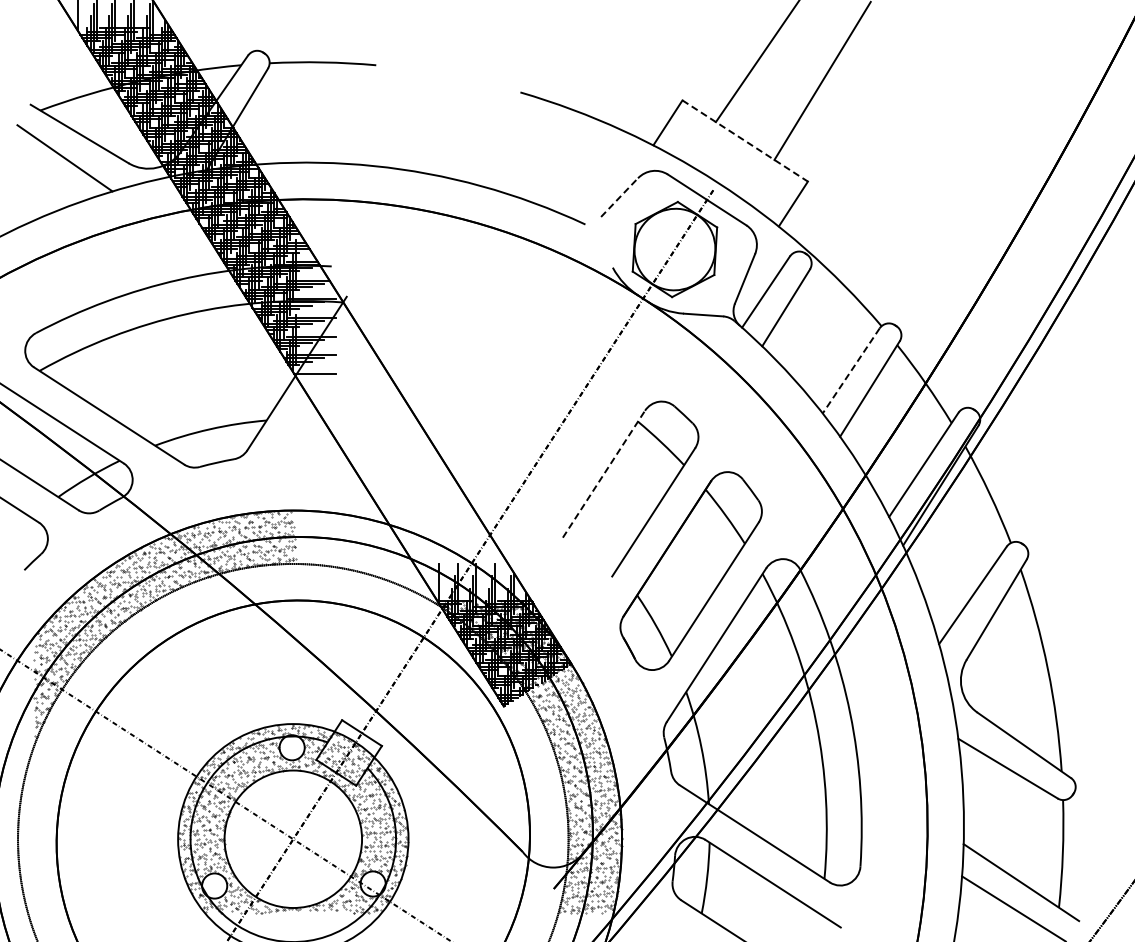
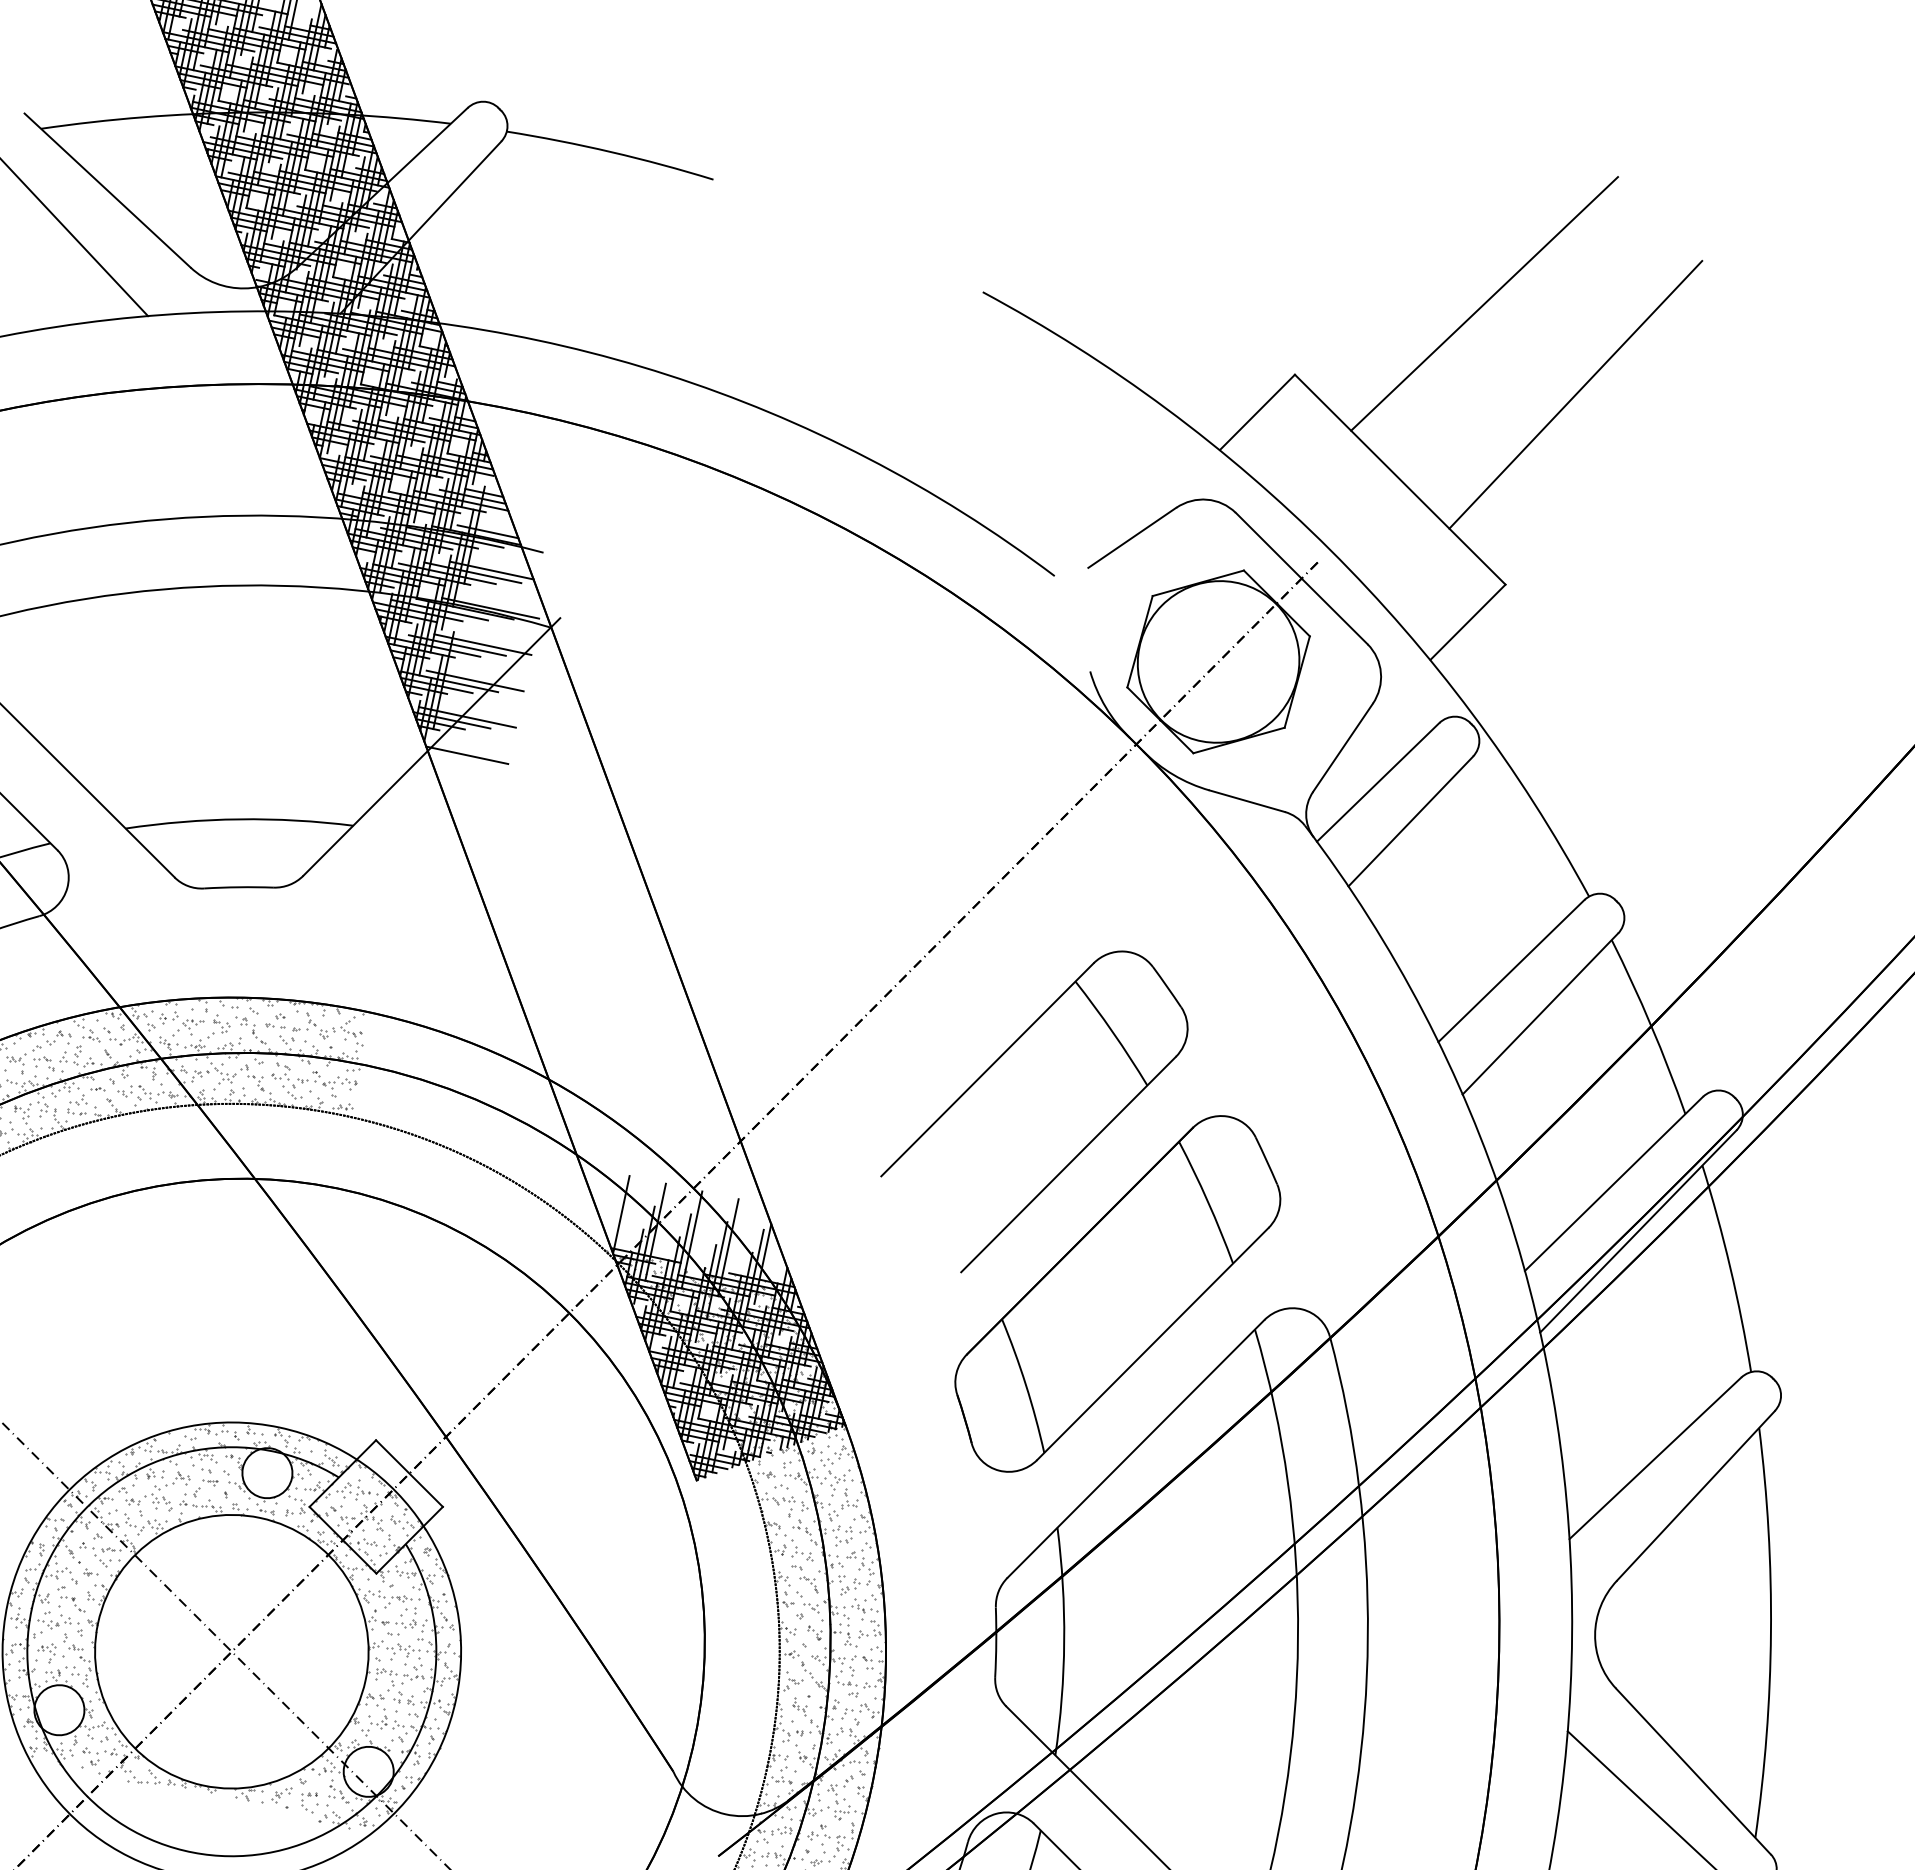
line: (745, 141) -> (1400, 480), dashed -> solid
line: (619, 197) -> (1132, 537), dashed -> solid
line: (850, 371) -> (1509, 971), dashed -> solid
line: (603, 474) -> (986, 1070), dashed -> solid

